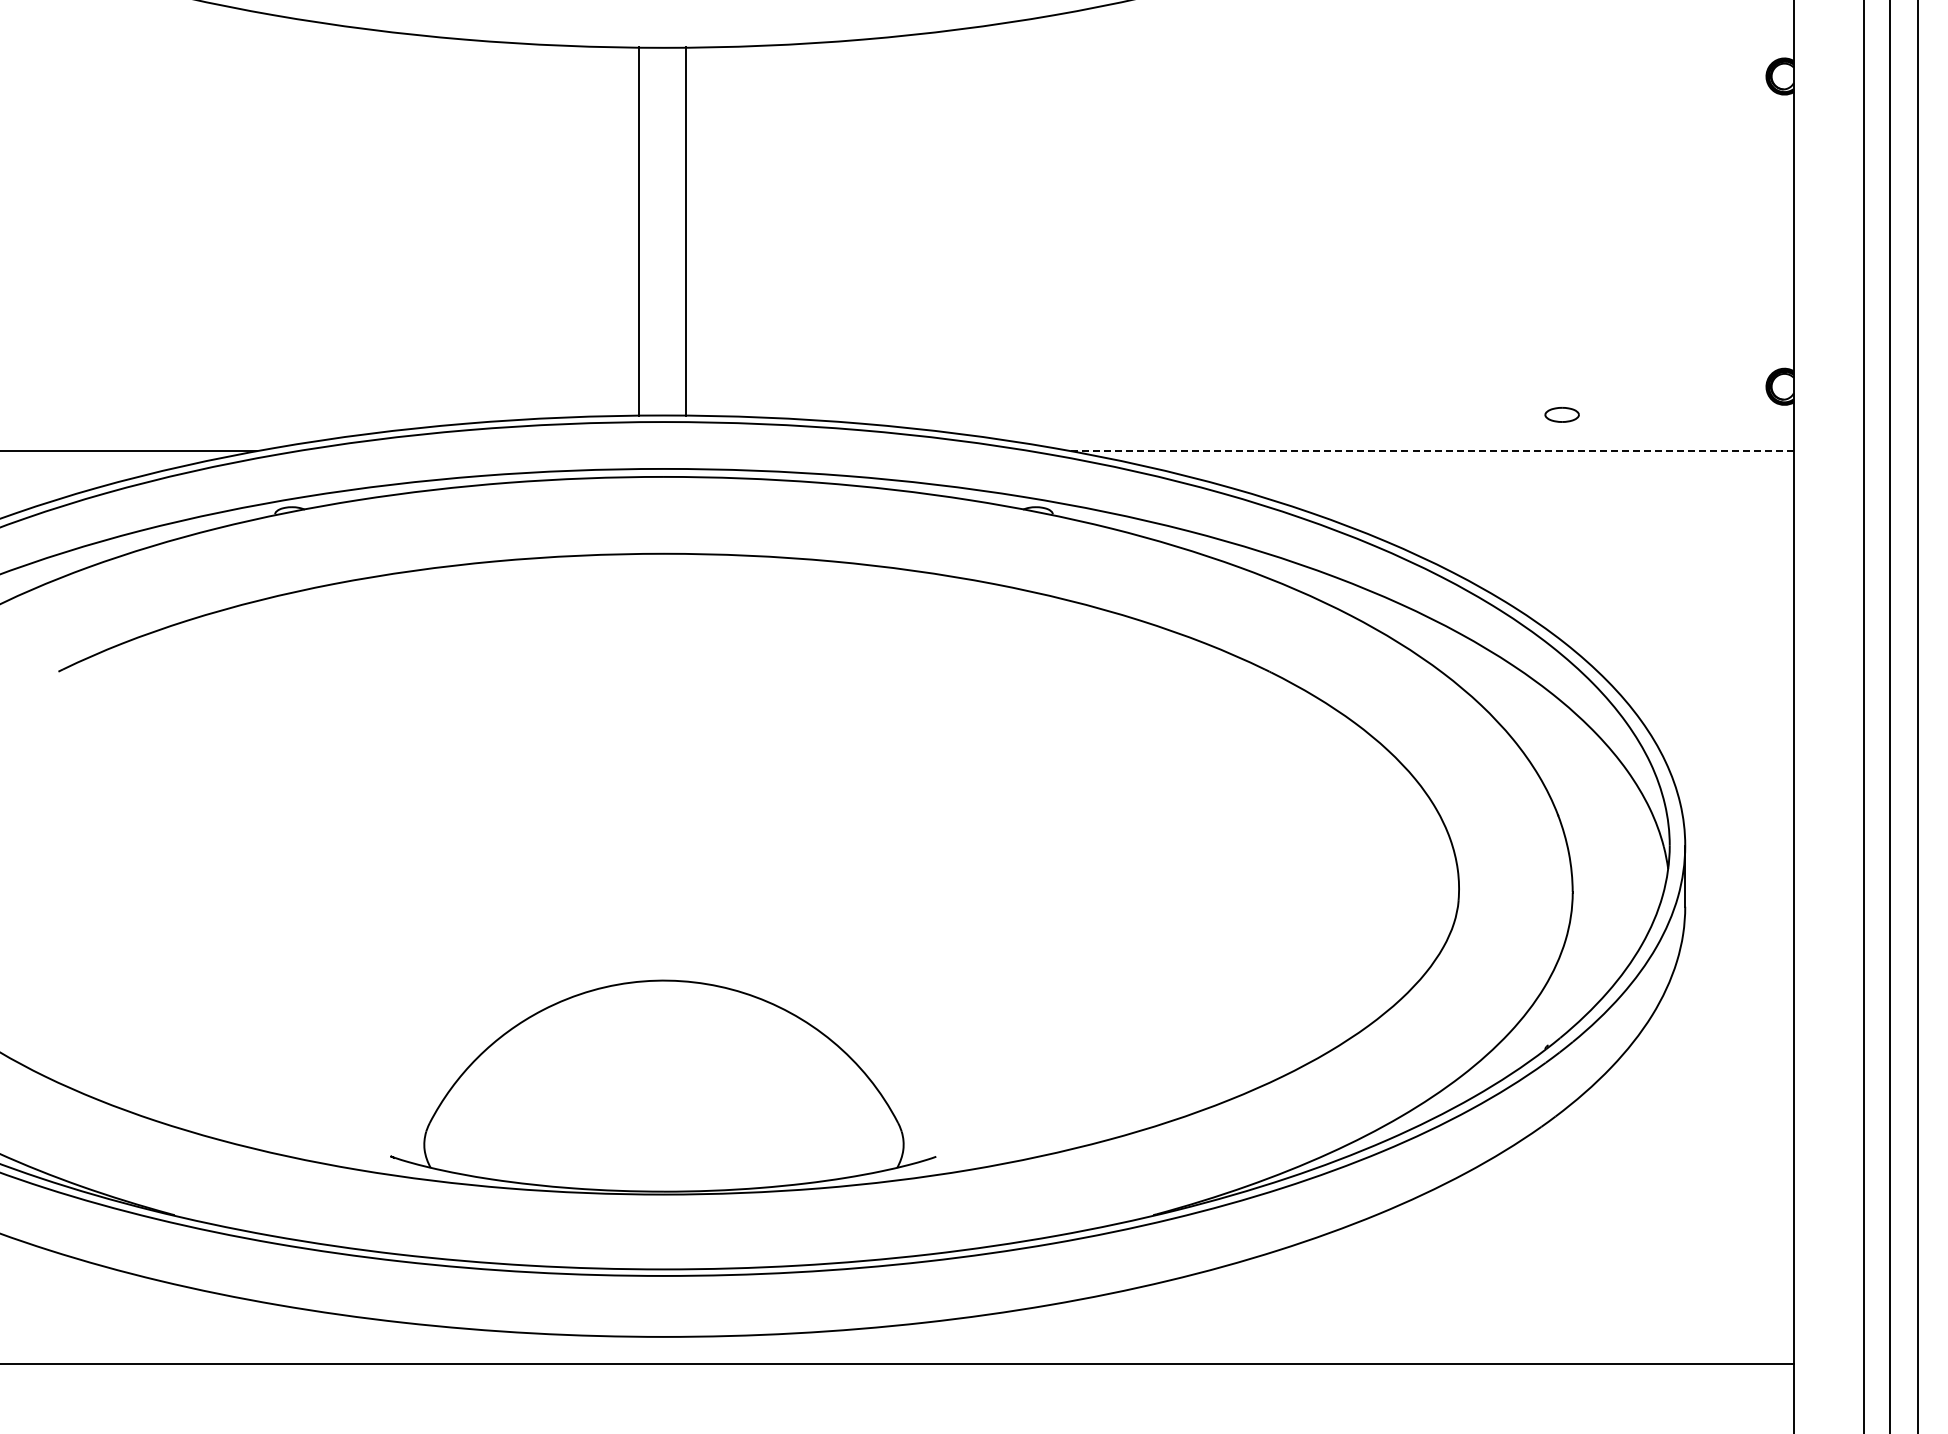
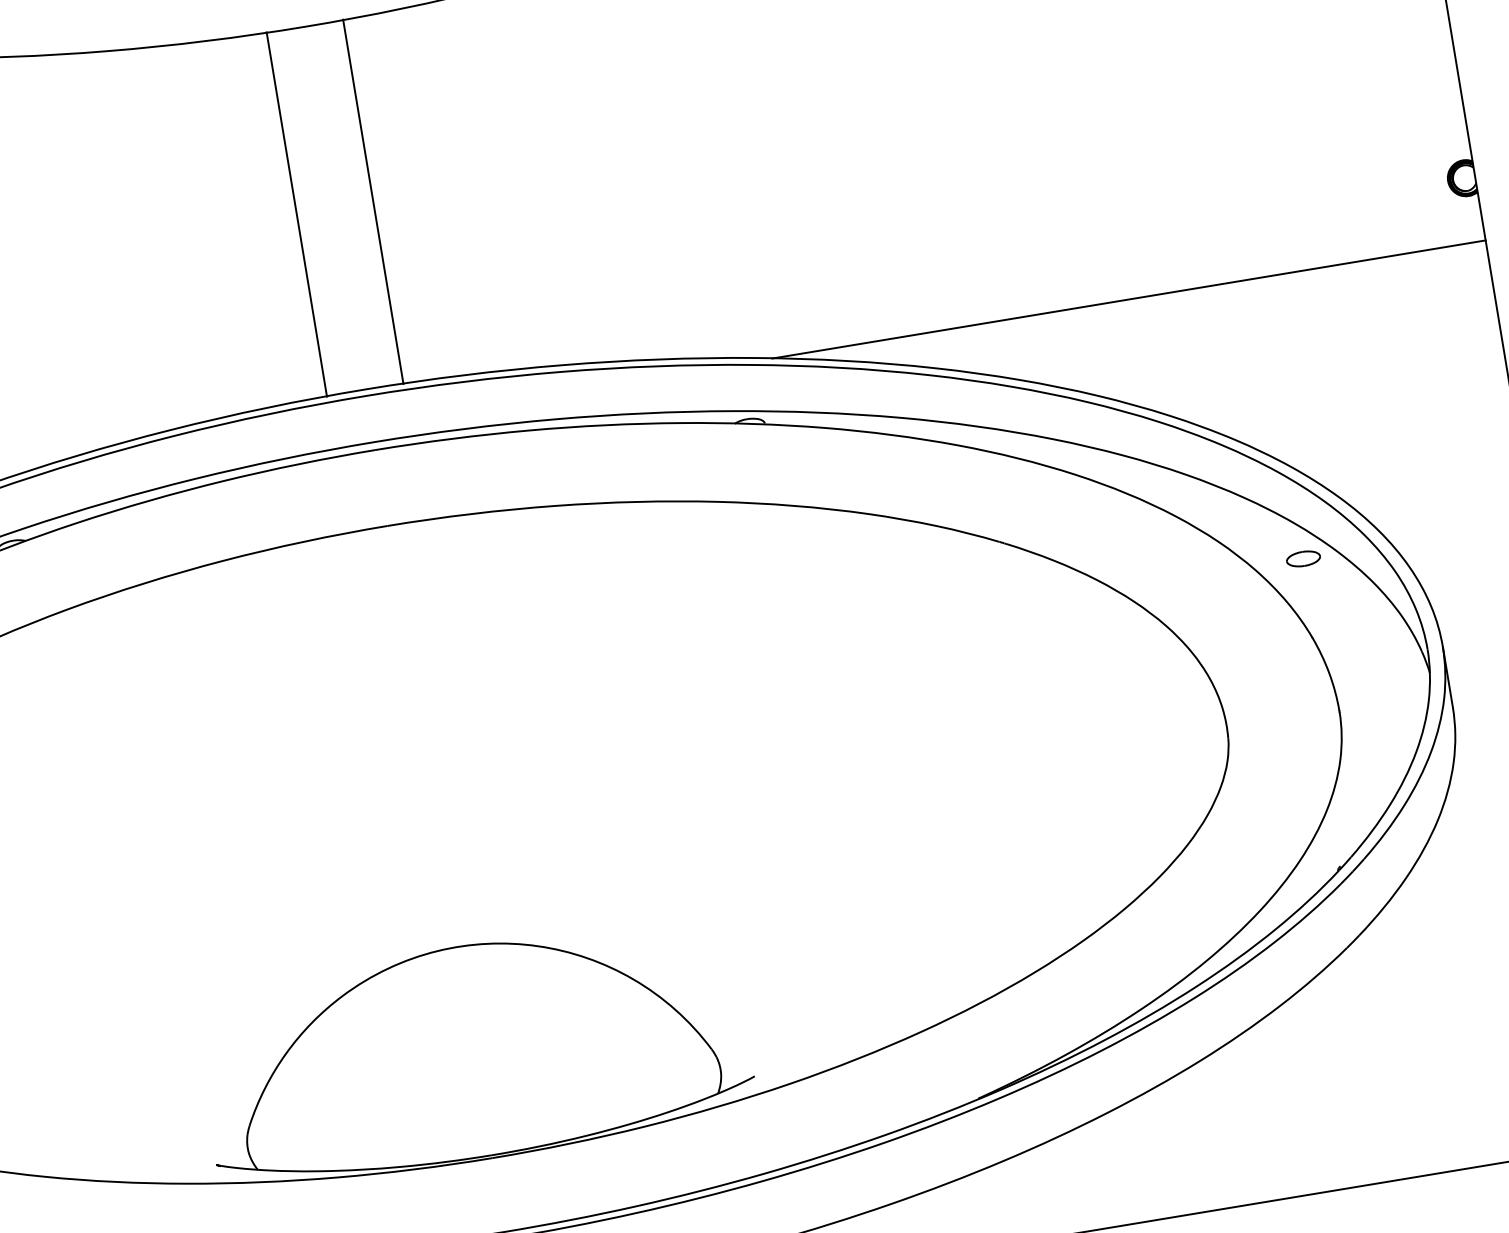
line: (638, 231) -> (373, 201), moved
line: (686, 231) -> (297, 214), moved
part: (1561, 414) -> (1302, 558), moved
line: (1432, 451) -> (1129, 299), dashed -> solid

